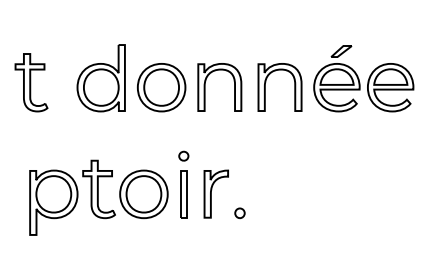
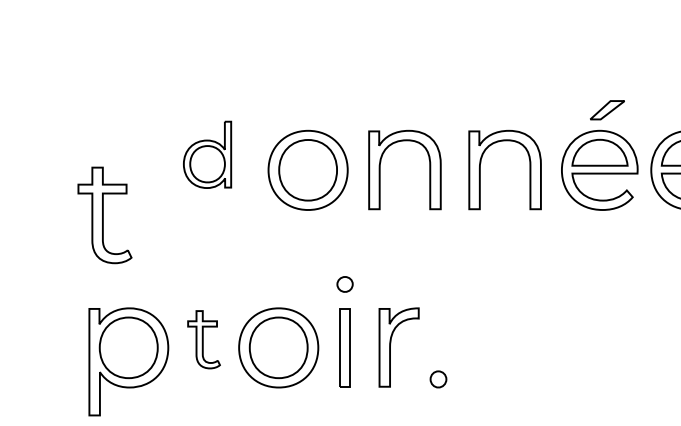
part: (100, 78) -> (206, 155), size x0.6
part: (31, 82) -> (104, 215), moved
part: (98, 189) -> (203, 339), size x0.6

